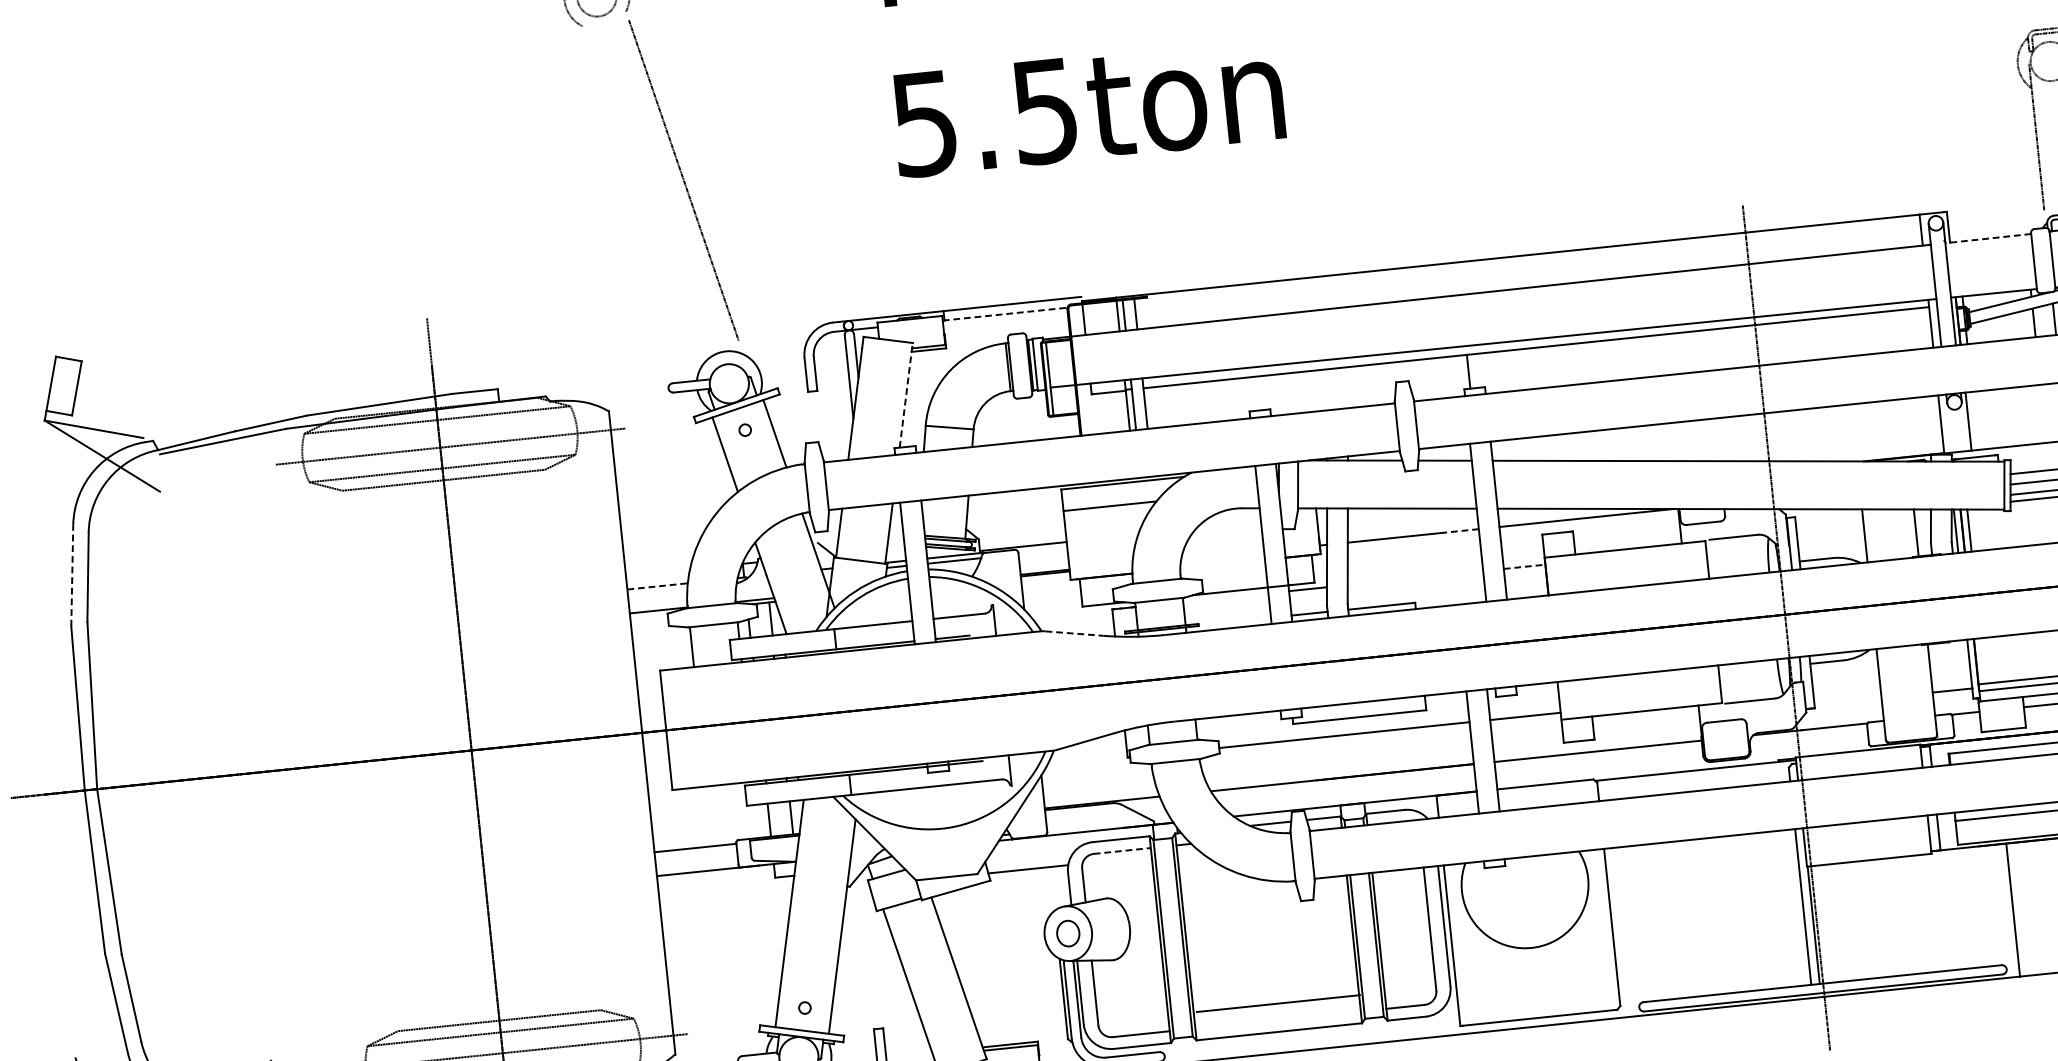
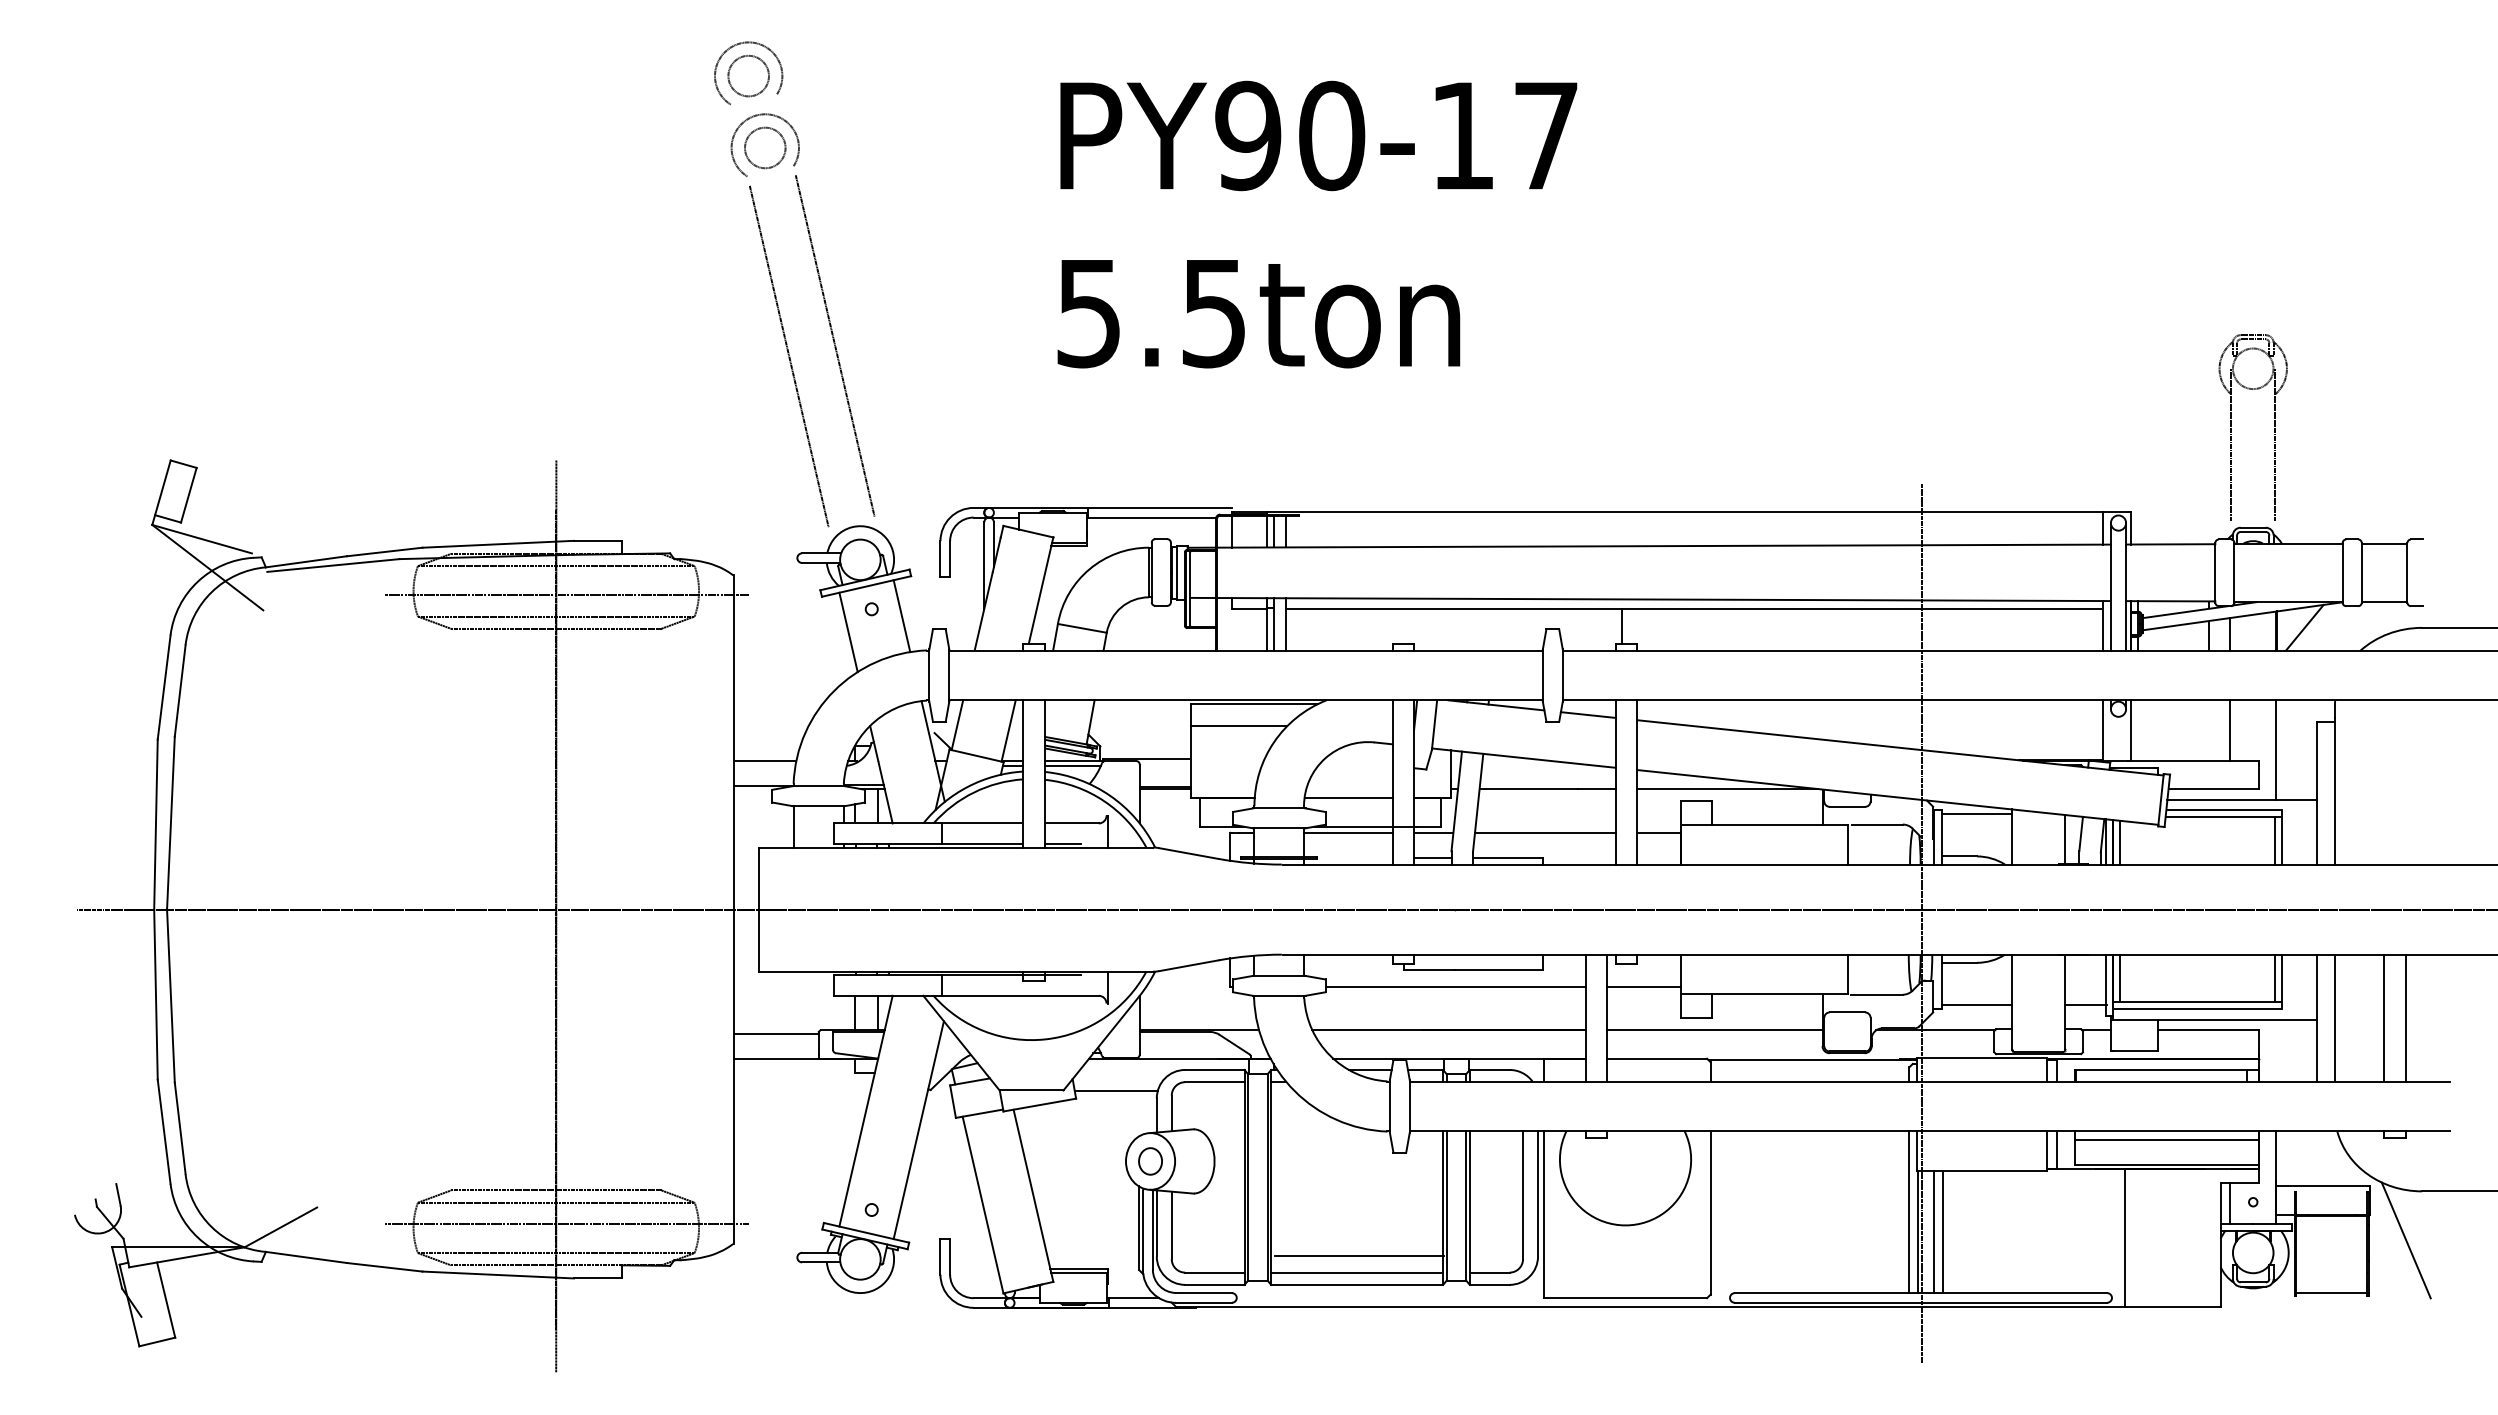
line: (639, 195) -> (788, 356), added
line: (1988, 238) -> (2170, 544), dashed -> solid
line: (1005, 314) -> (1151, 517), dashed -> solid
line: (906, 395) -> (1041, 590), dashed -> solid
line: (1829, 516) -> (1977, 813), added
line: (1461, 531) -> (1597, 789), dashed -> solid
line: (1222, 563) -> (1348, 797), added
line: (1524, 566) -> (1658, 832), dashed -> solid
line: (72, 575) -> (164, 687), dashed -> solid
line: (1415, 577) -> (1545, 832), added
line: (658, 586) -> (765, 760), dashed -> solid
line: (1226, 597) -> (1348, 832), added
line: (1075, 633) -> (1189, 853), dashed -> solid
line: (1983, 660) -> (2120, 977), added
line: (1848, 701) -> (1977, 1005), added
line: (1121, 851) -> (1214, 1082), dashed -> solid
line: (1837, 923) -> (1942, 1232), added
line: (1829, 924) -> (1934, 1232), added
line: (1278, 1019) -> (1357, 1272), added

